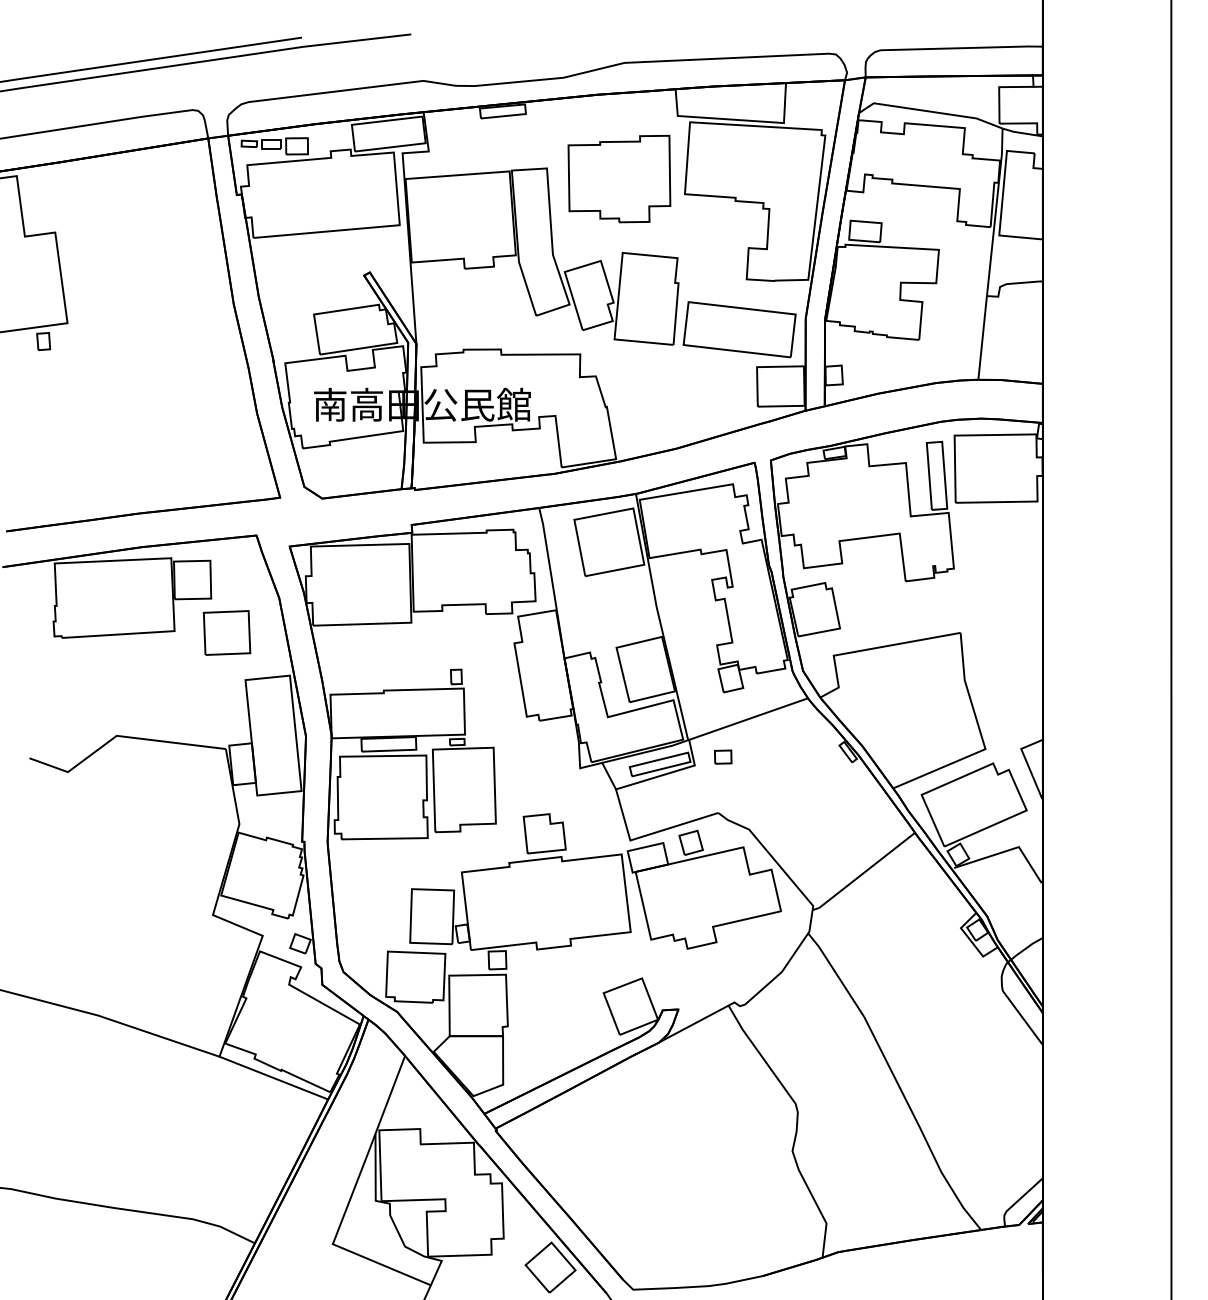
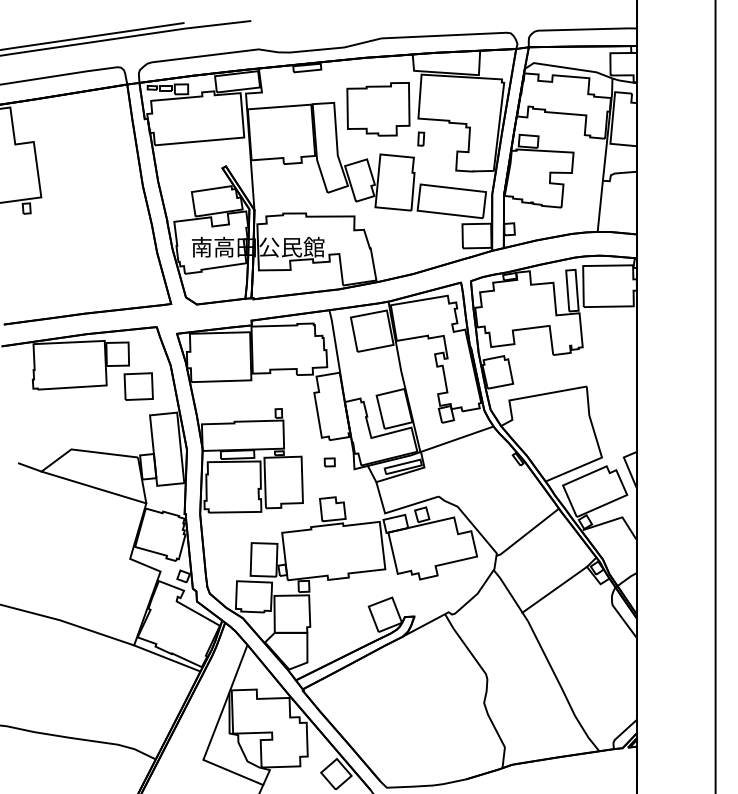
part: (689, 226) -> (421, 138), added
part: (722, 757) -> (329, 462), moved
line: (152, 798) -> (93, 487), added
line: (907, 965) -> (554, 589), added

